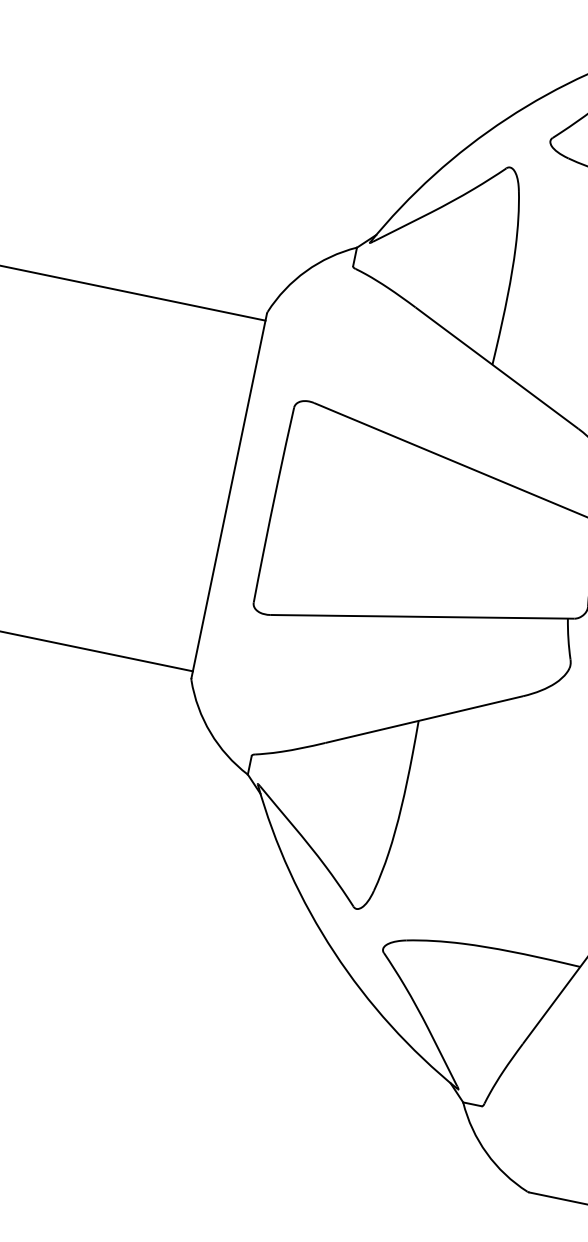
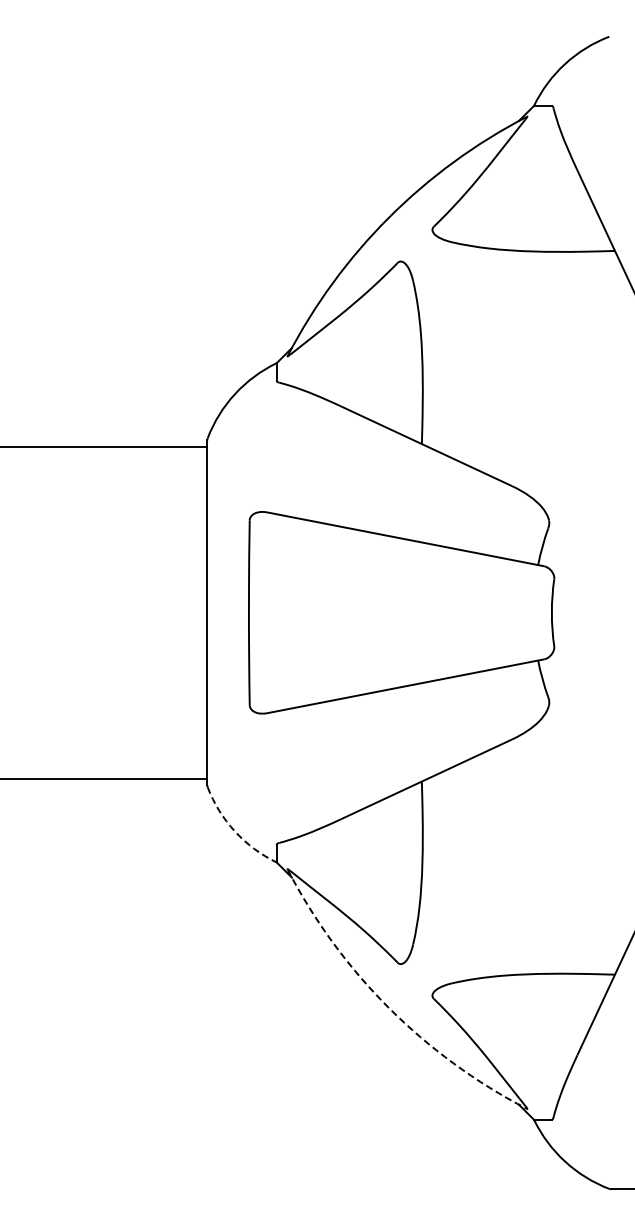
arc: (211, 732) -> (235, 831), solid -> dashed
arc: (334, 952) -> (388, 1007), solid -> dashed

